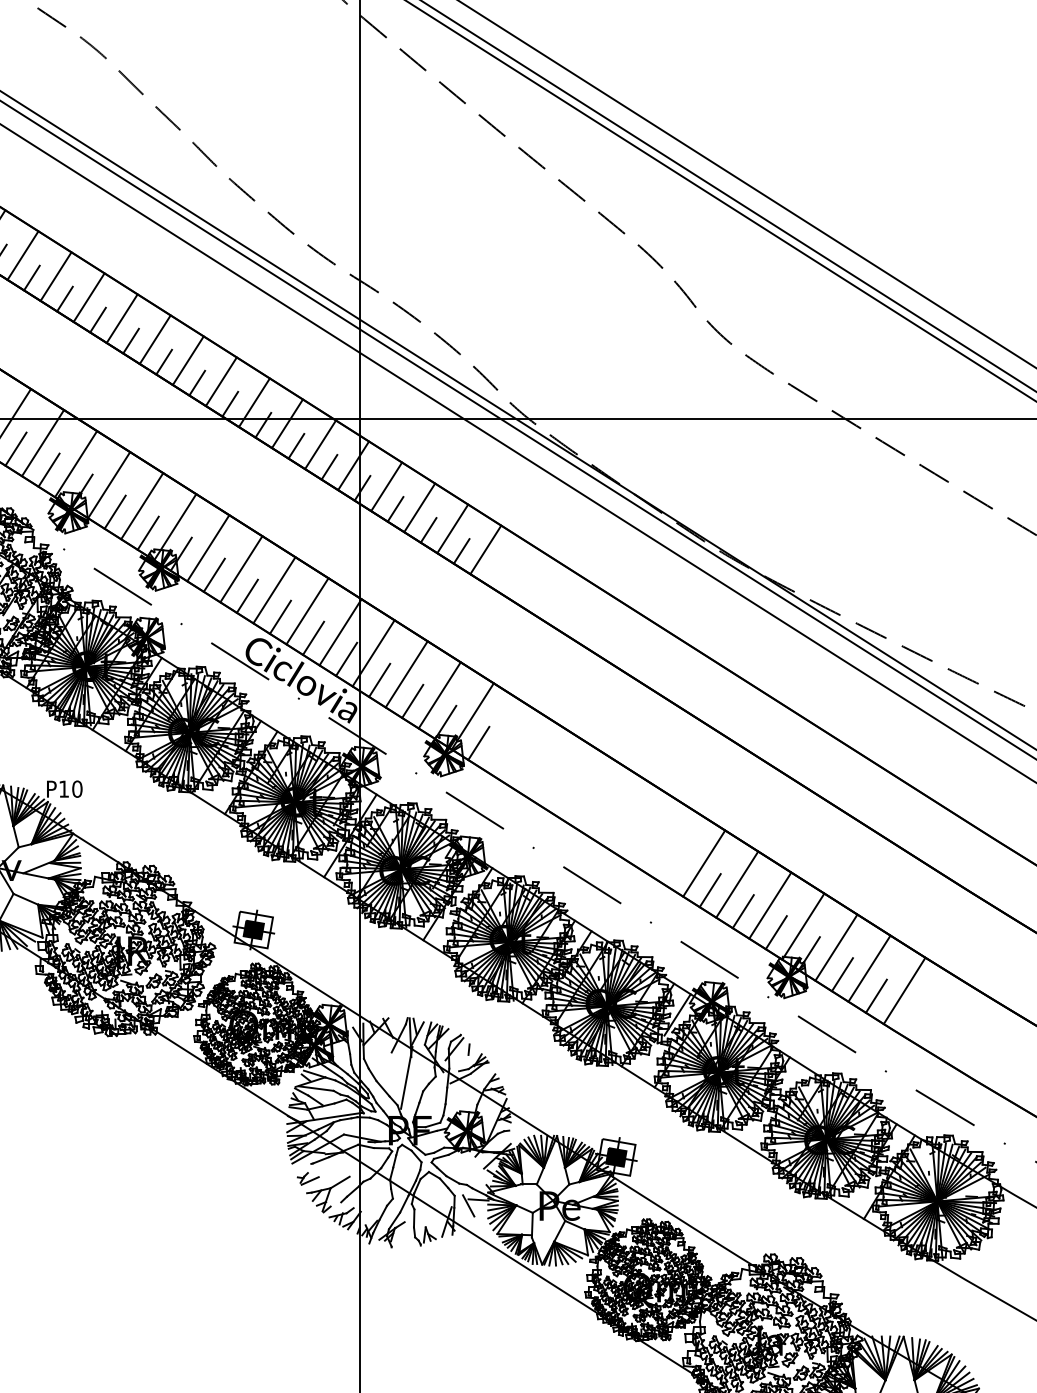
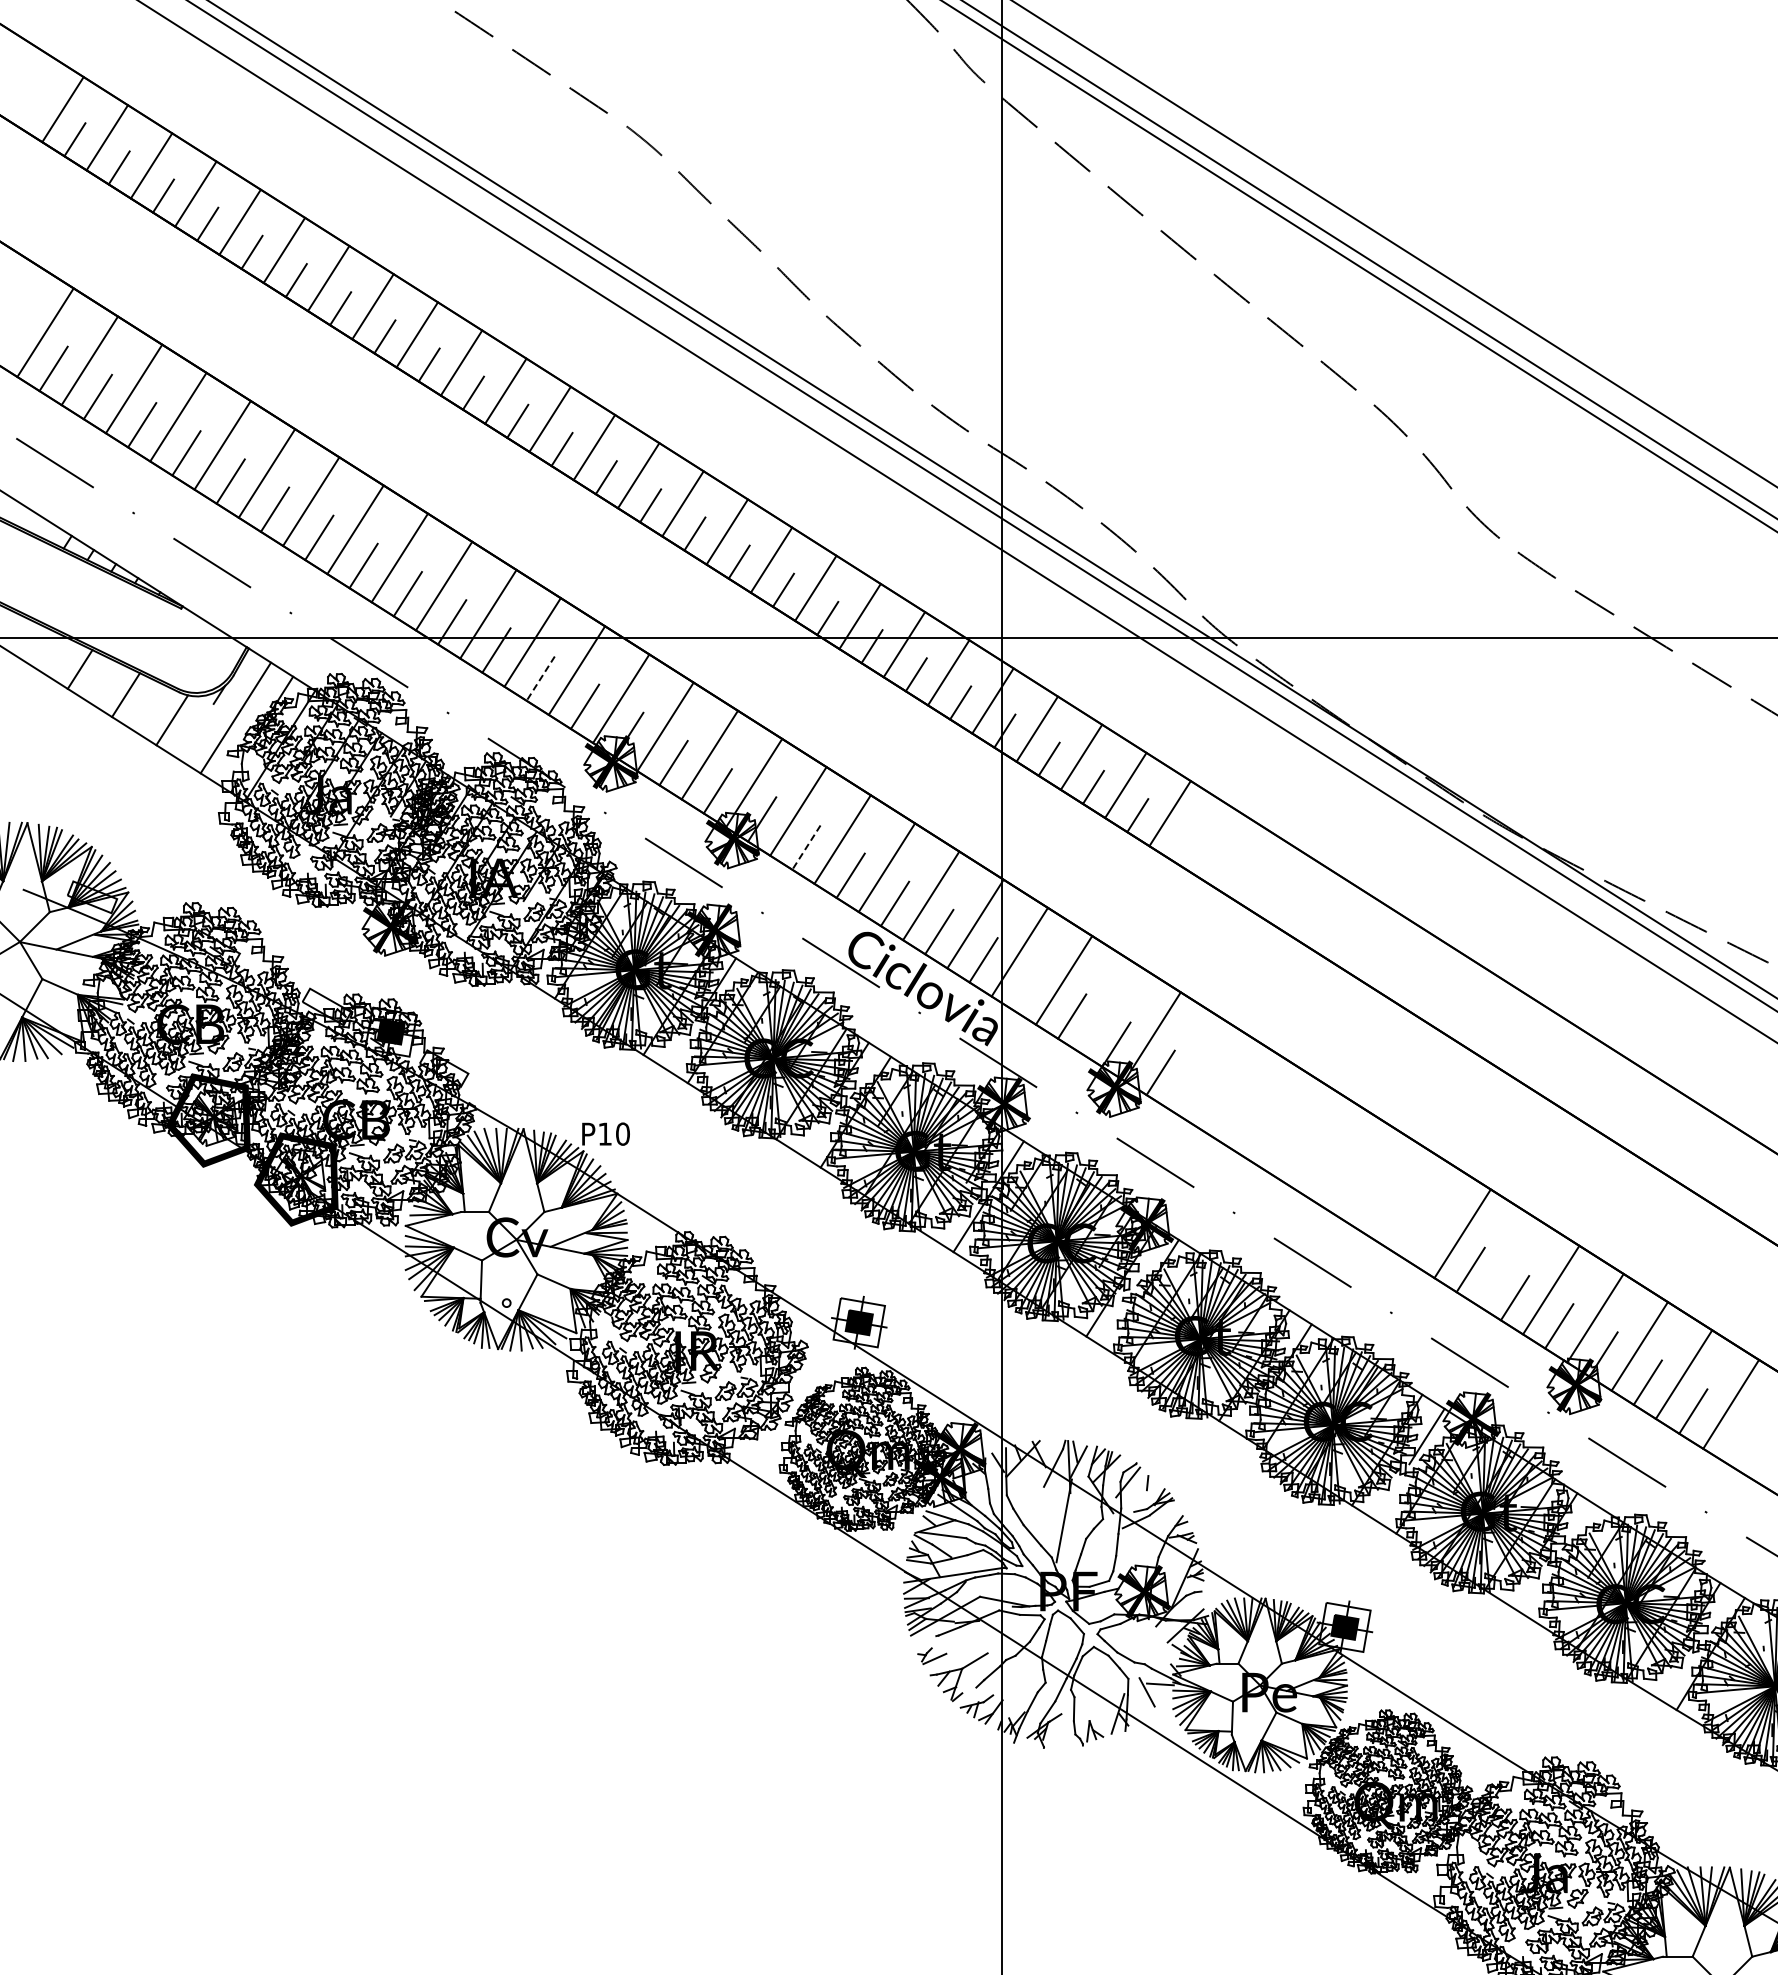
line: (15, 449) -> (540, 679), solid -> dashed
line: (214, 575) -> (806, 848), solid -> dashed
line: (379, 680) -> (1027, 988), removed
line: (439, 695) -> (1108, 1008), removed
line: (736, 884) -> (1506, 1261), removed

